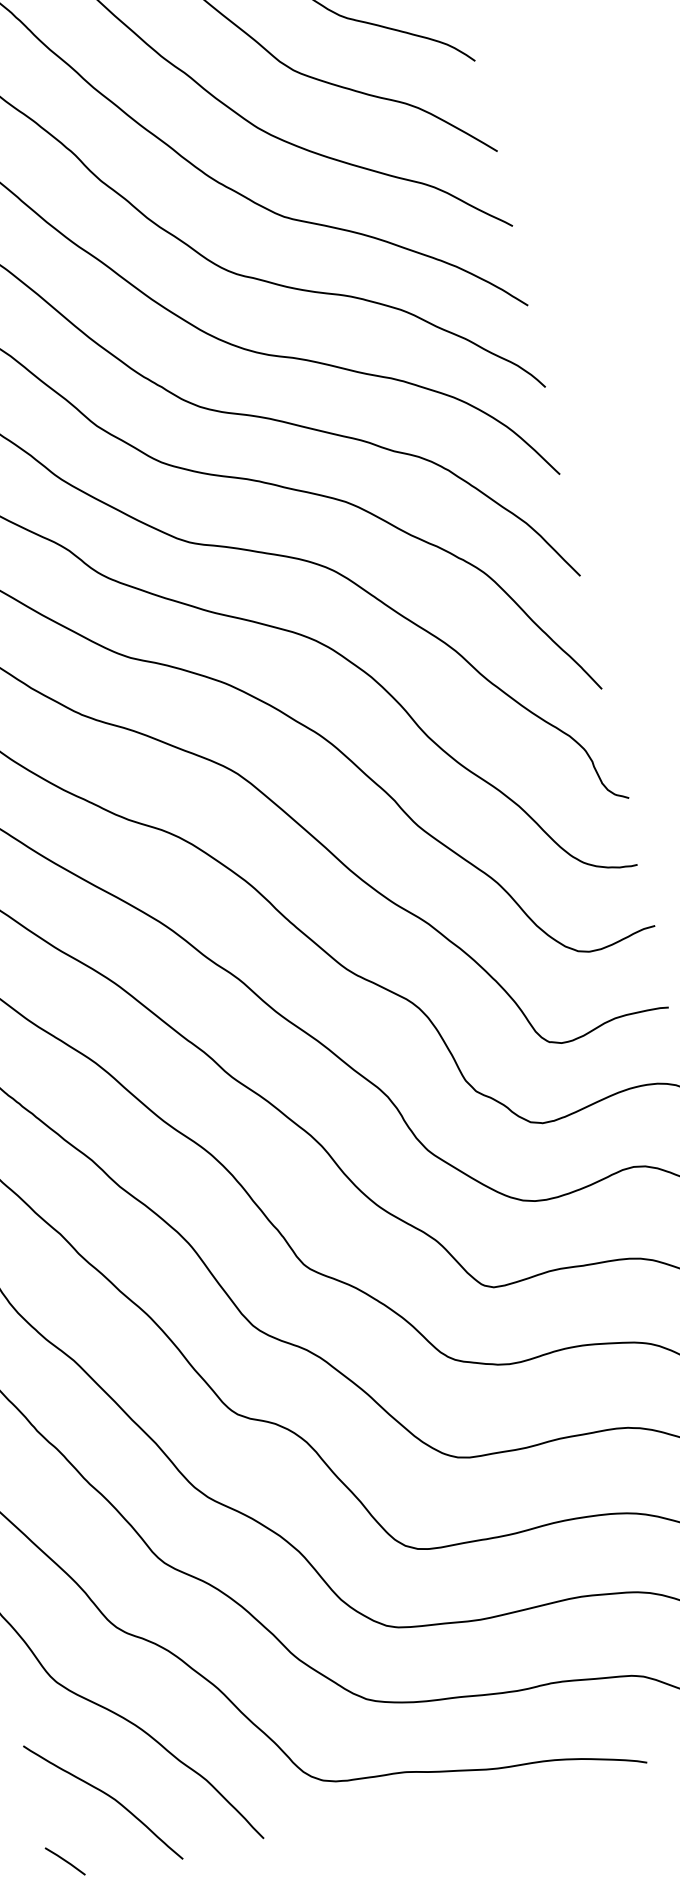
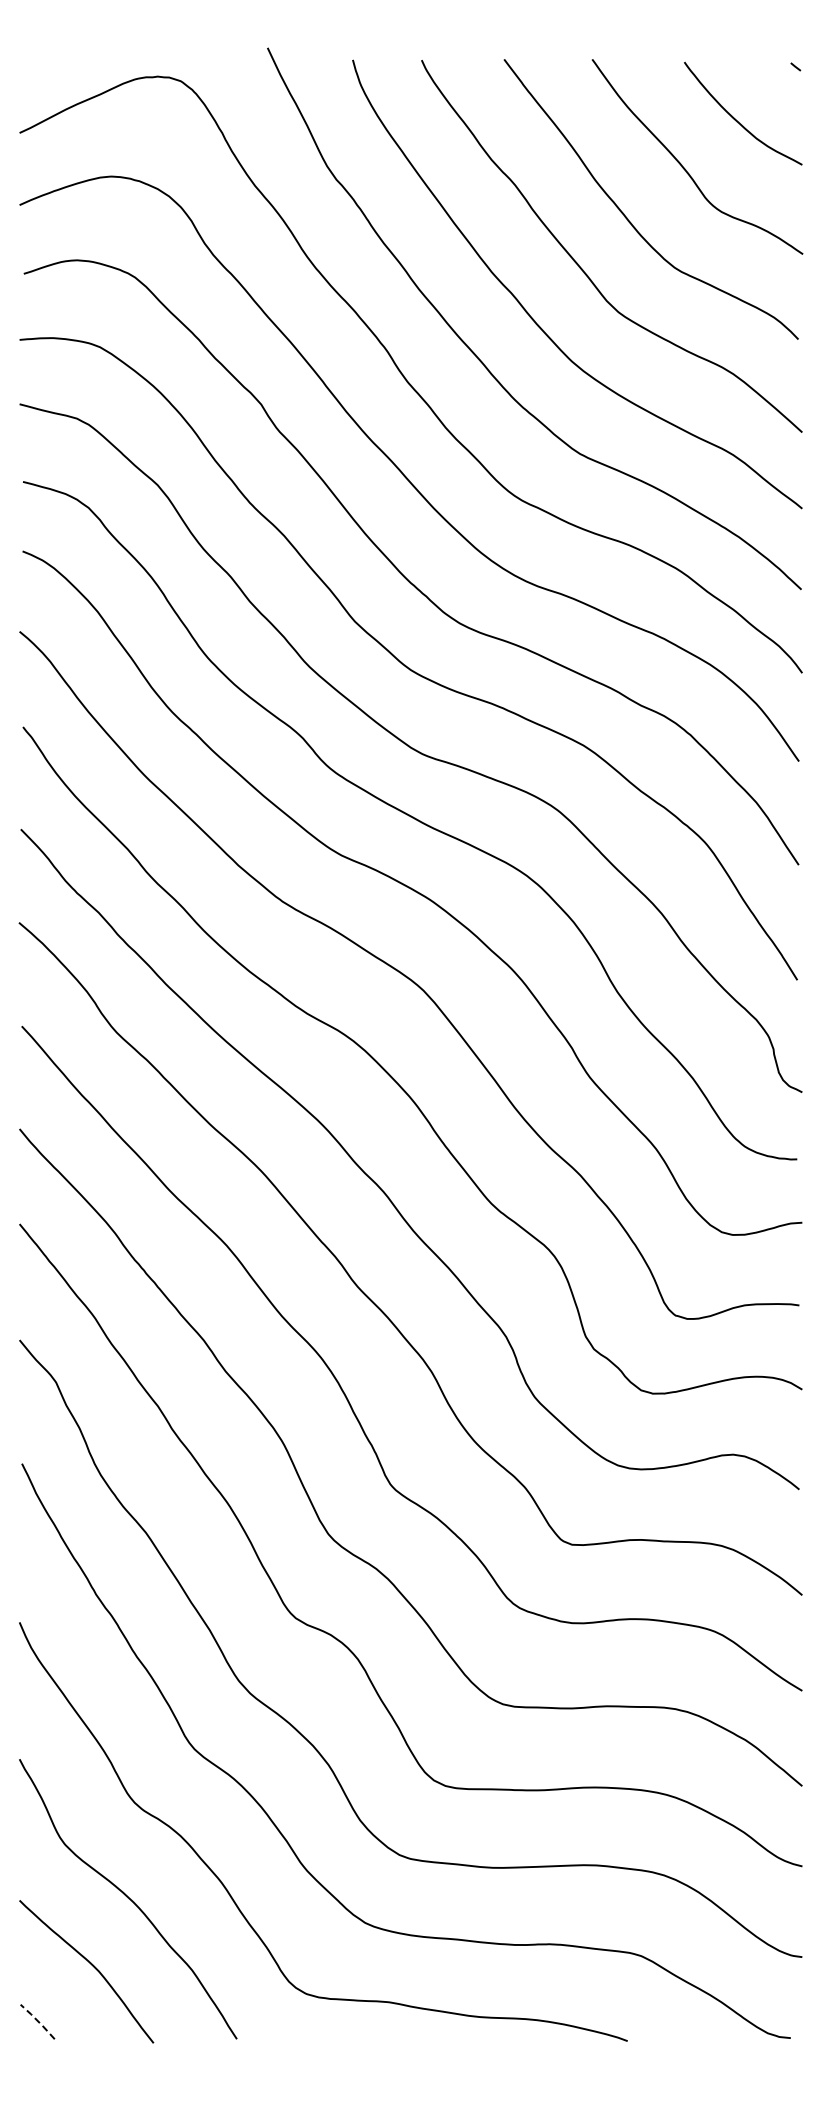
line: (64, 1861) -> (37, 2021), solid -> dashed

